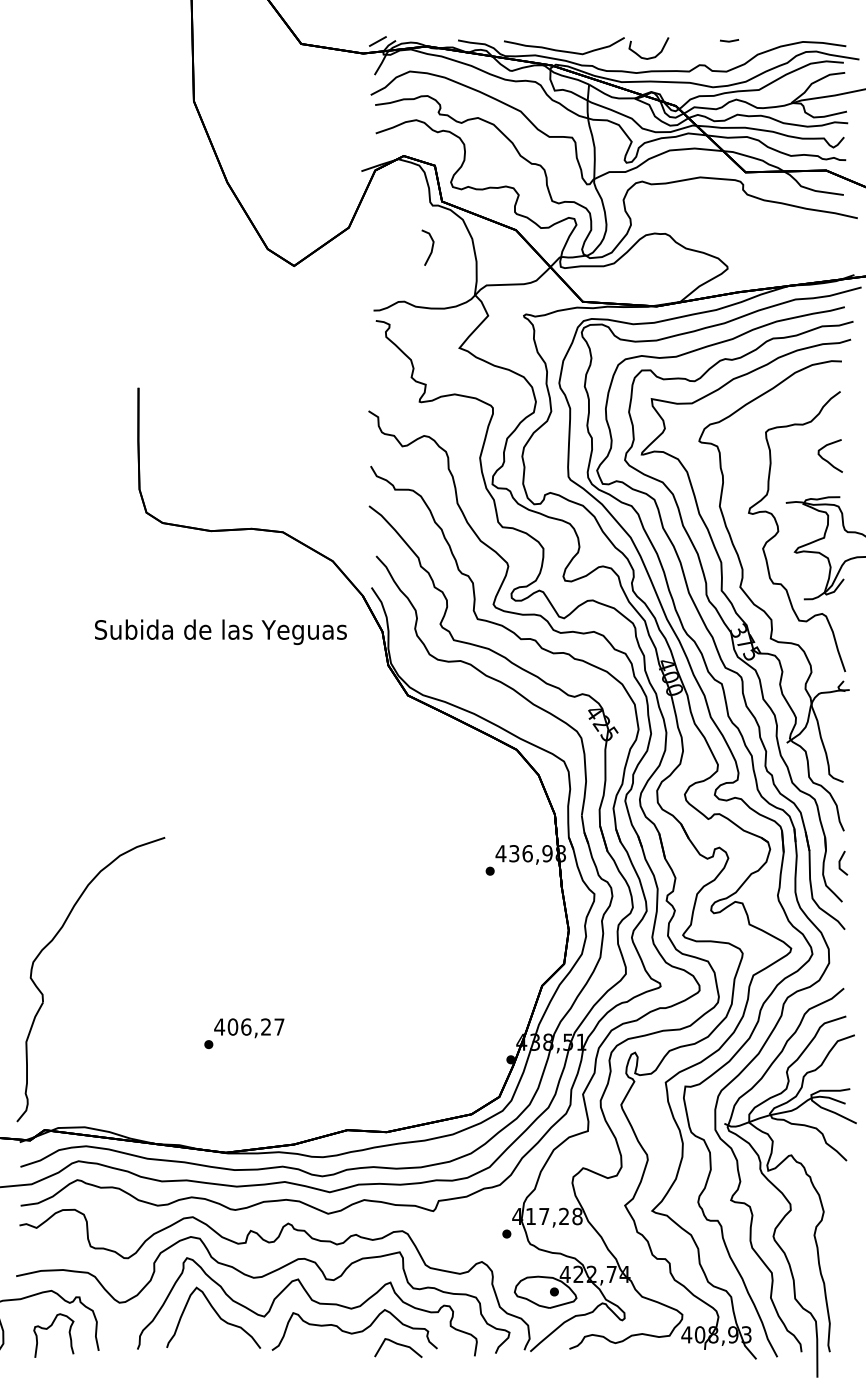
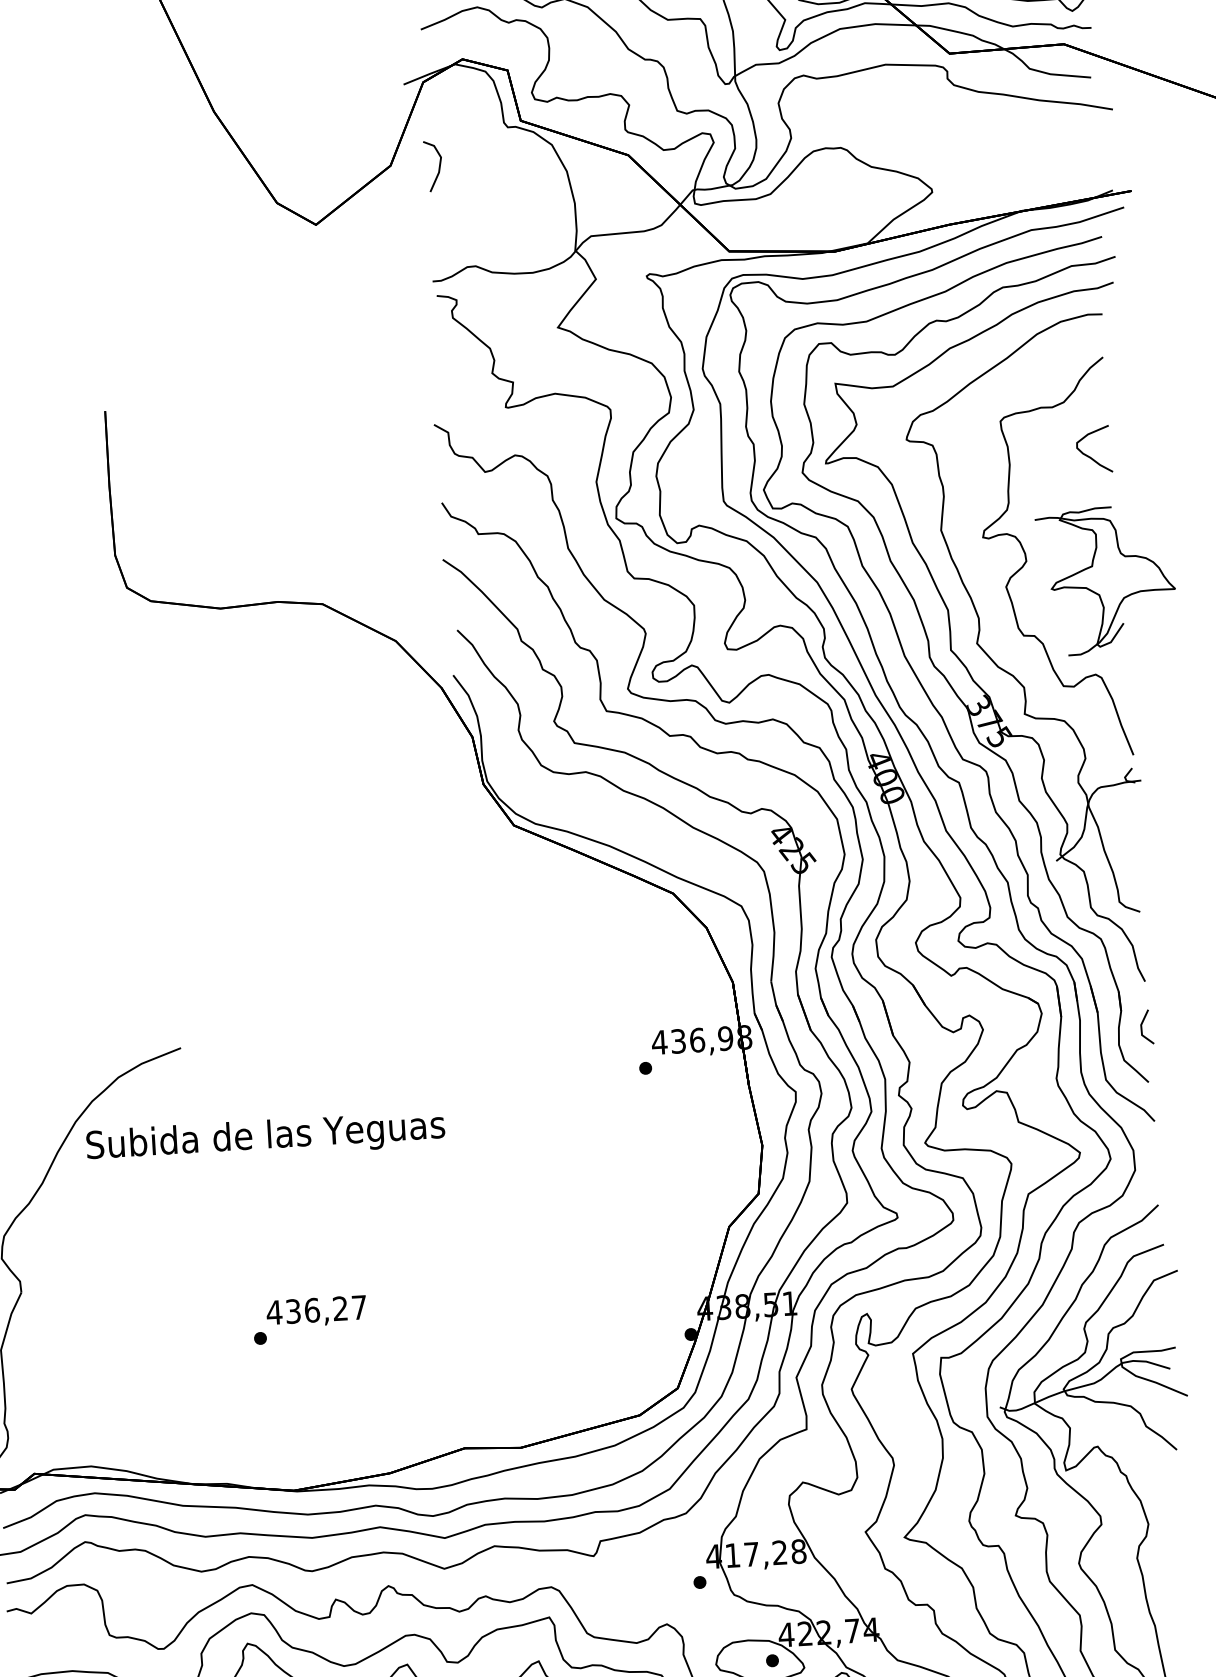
line: (431, 247) -> (438, 165), moved
text: (220, 632) -> (265, 1138), moved
text: (232, 1026) -> (292, 1310), 406,27 -> 436,27

